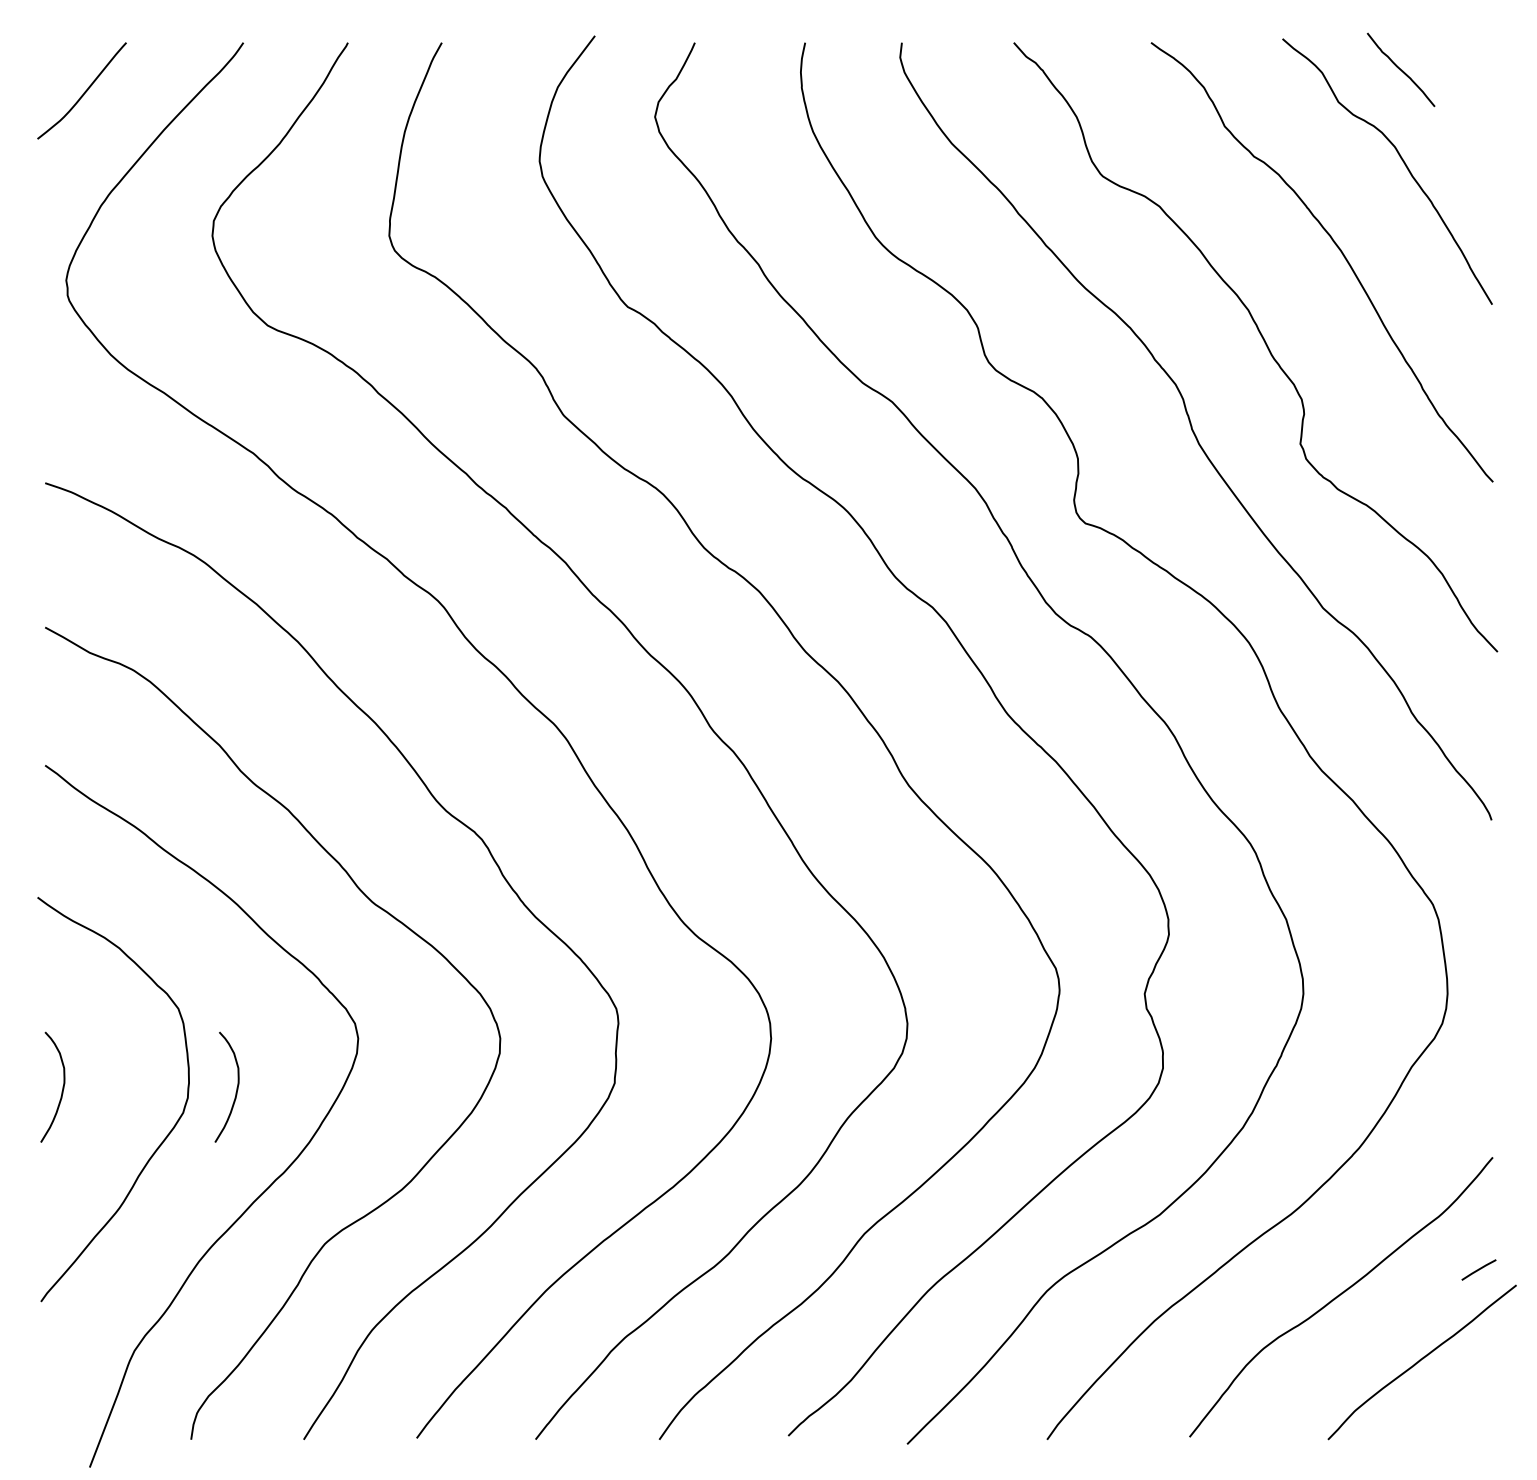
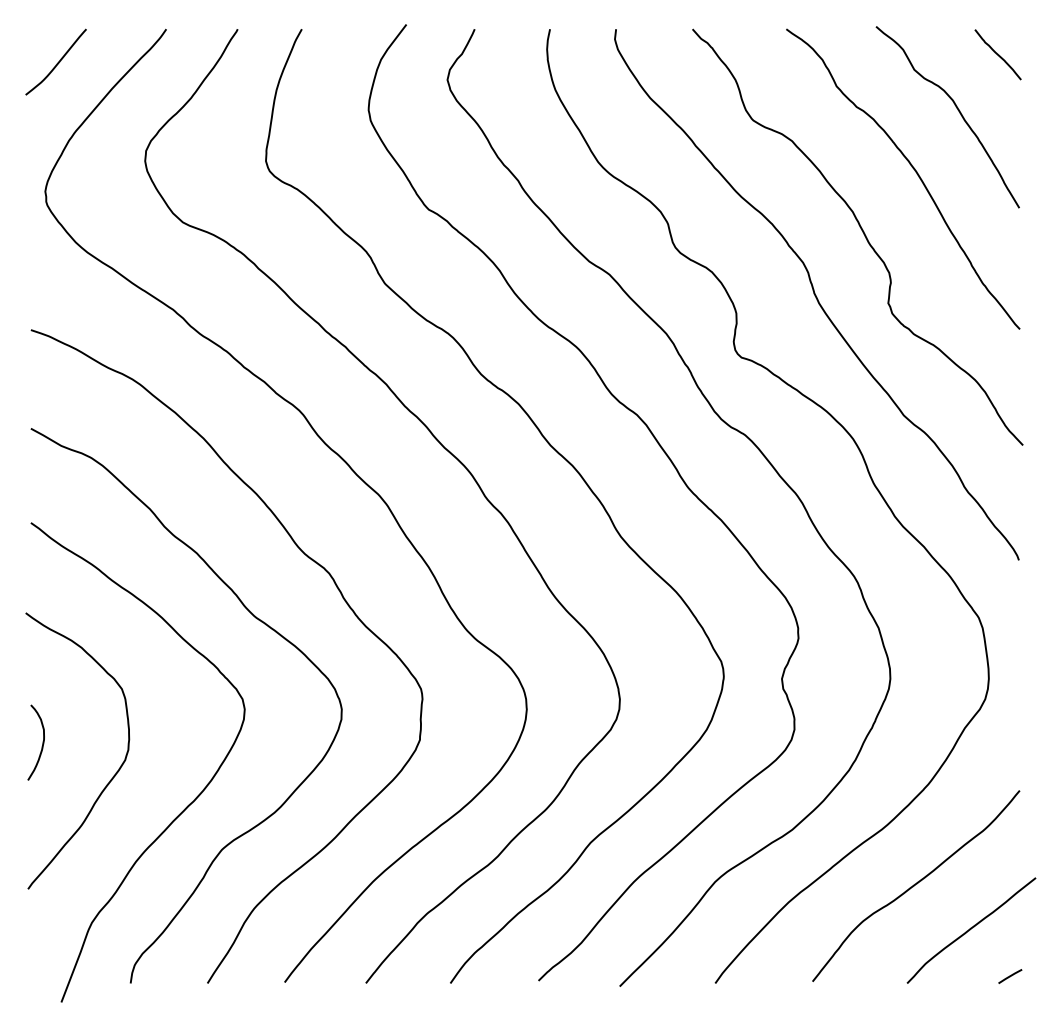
curve: (1400, 69) -> (997, 54), moved
curve: (236, 1086) -> (161, 742), removed
line: (1479, 1269) -> (1010, 976), moved

